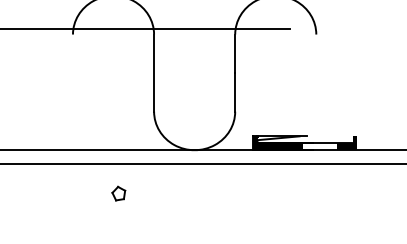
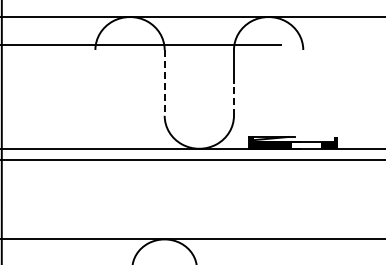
line: (153, 72) -> (164, 82), solid -> dashed
line: (234, 91) -> (233, 98), solid -> dashed
part: (118, 193) -> (134, 185), removed

